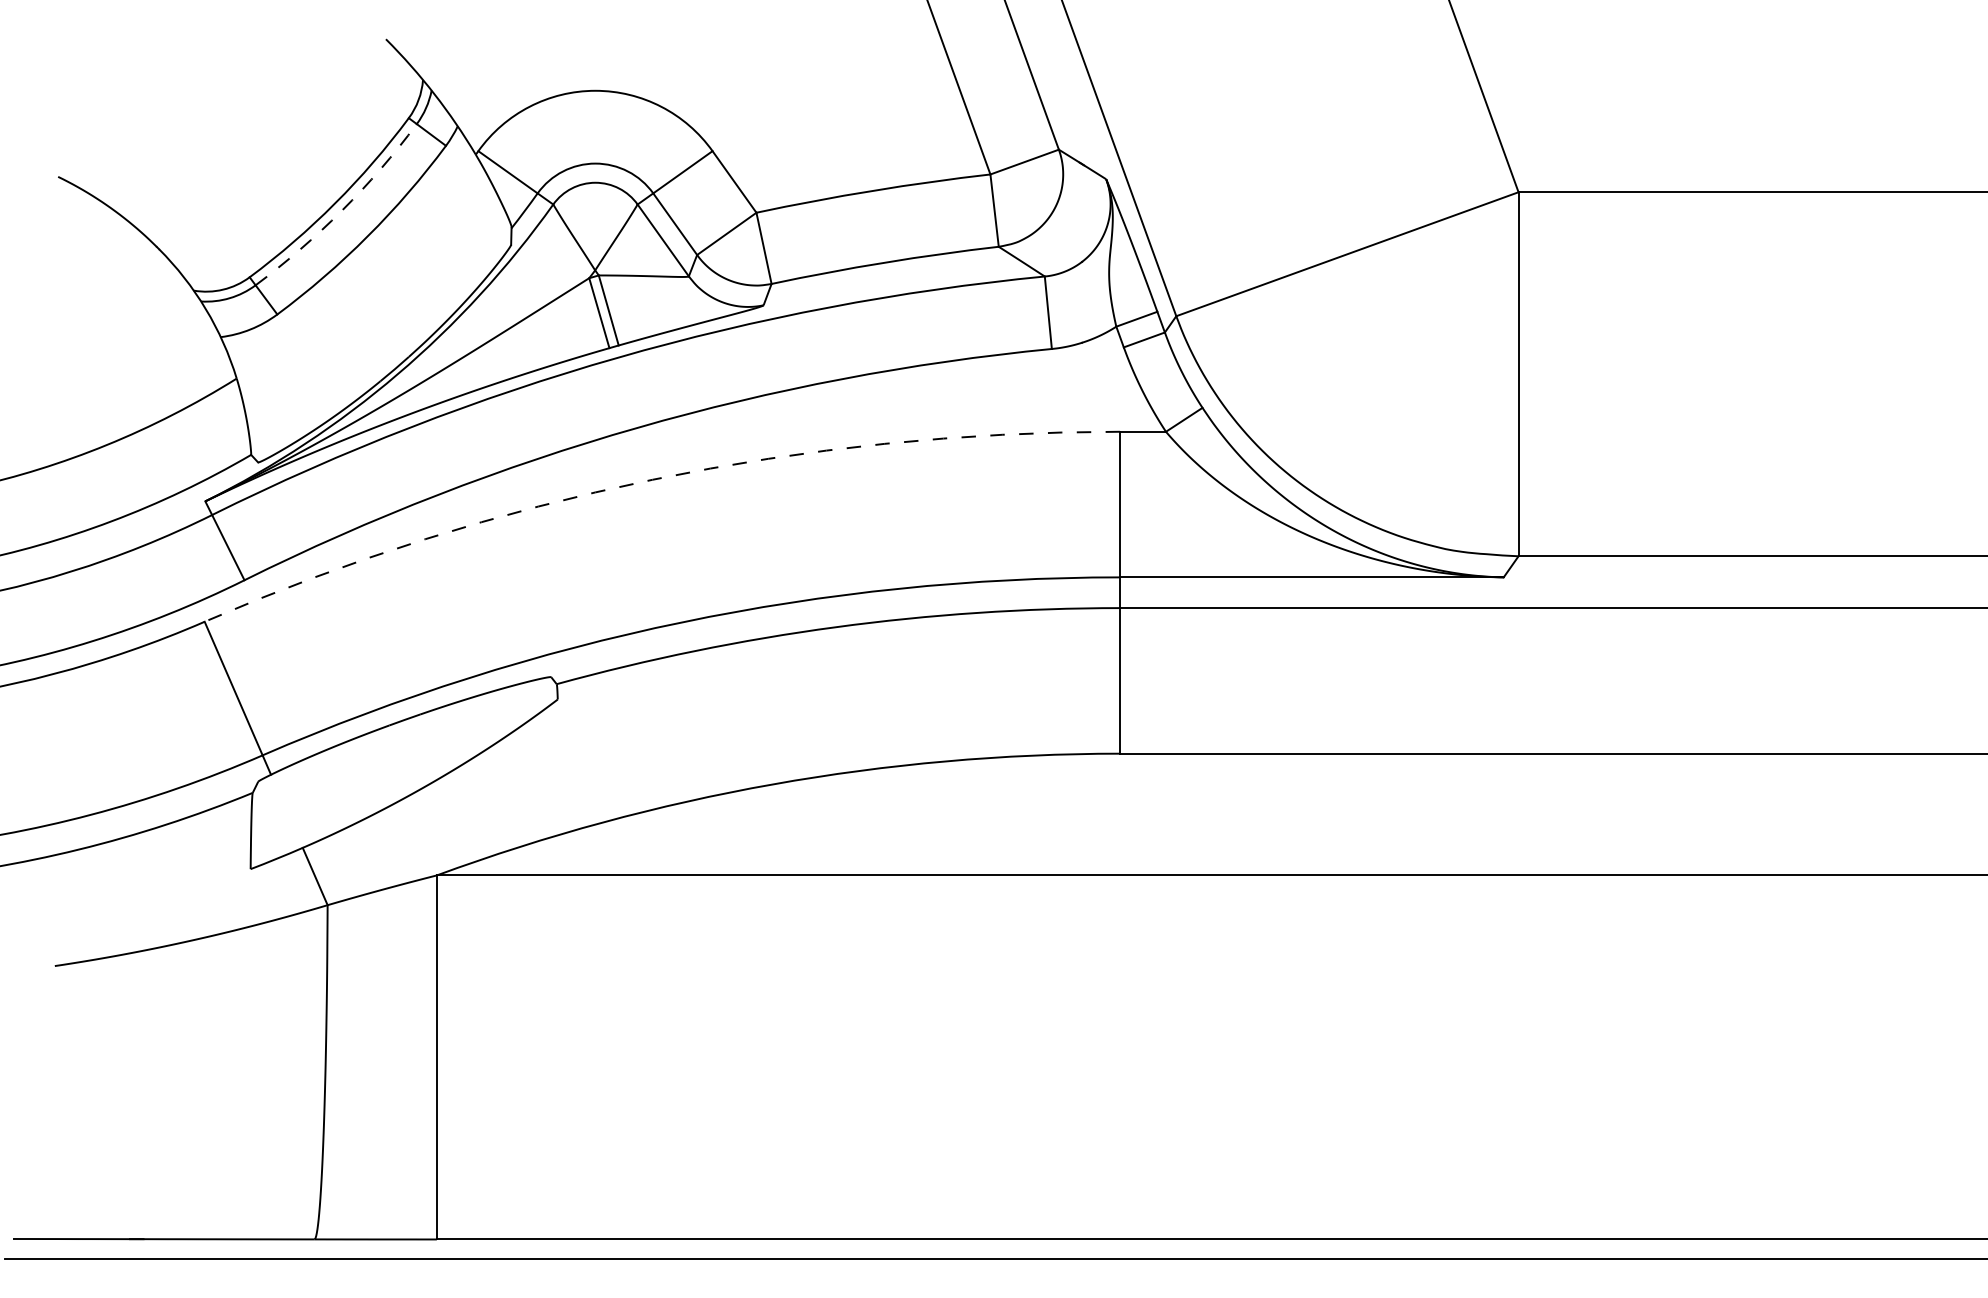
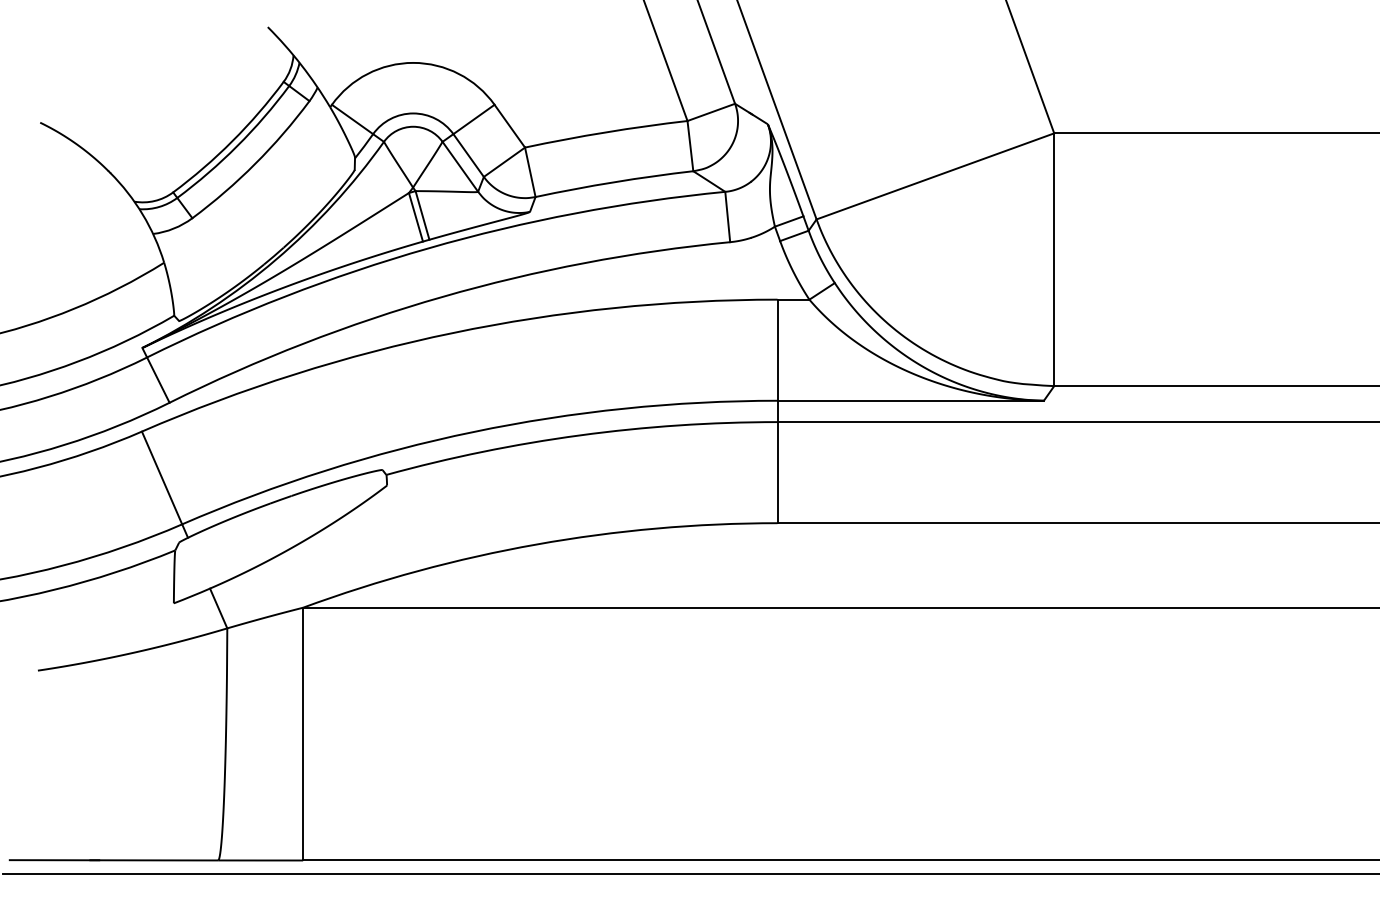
arc: (342, 211) -> (237, 146), dashed -> solid
arc: (651, 480) -> (452, 333), dashed -> solid

